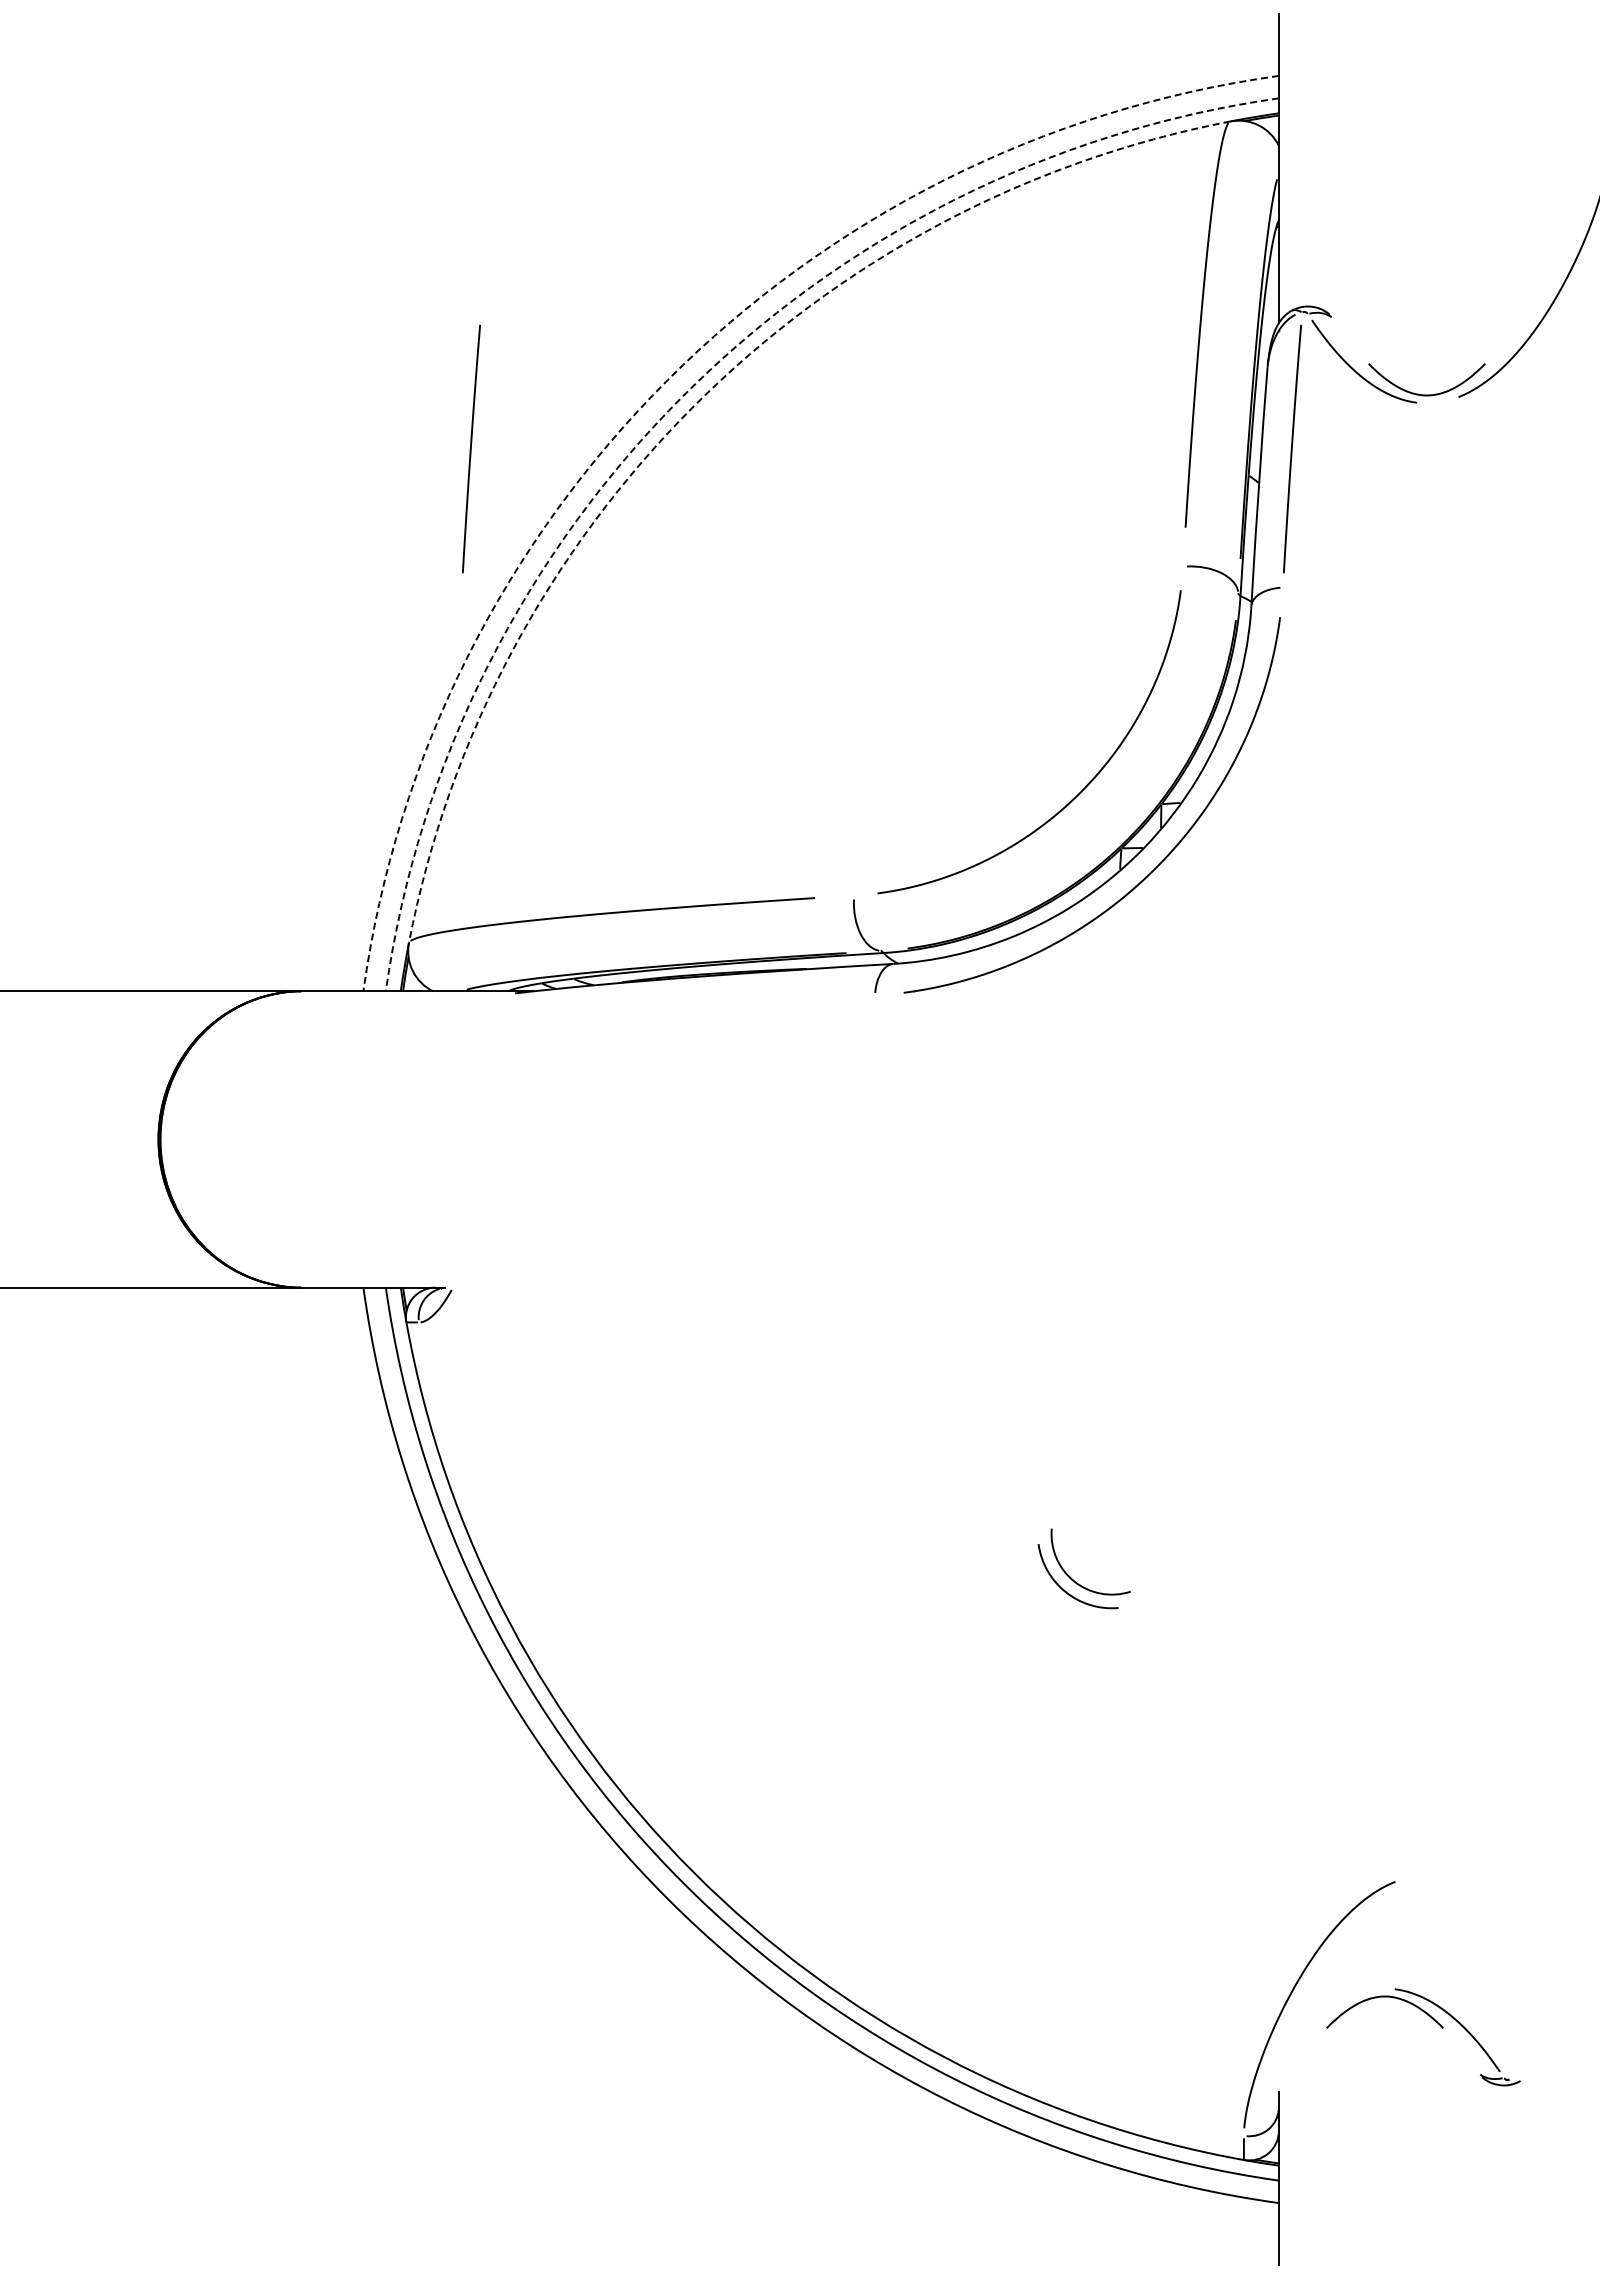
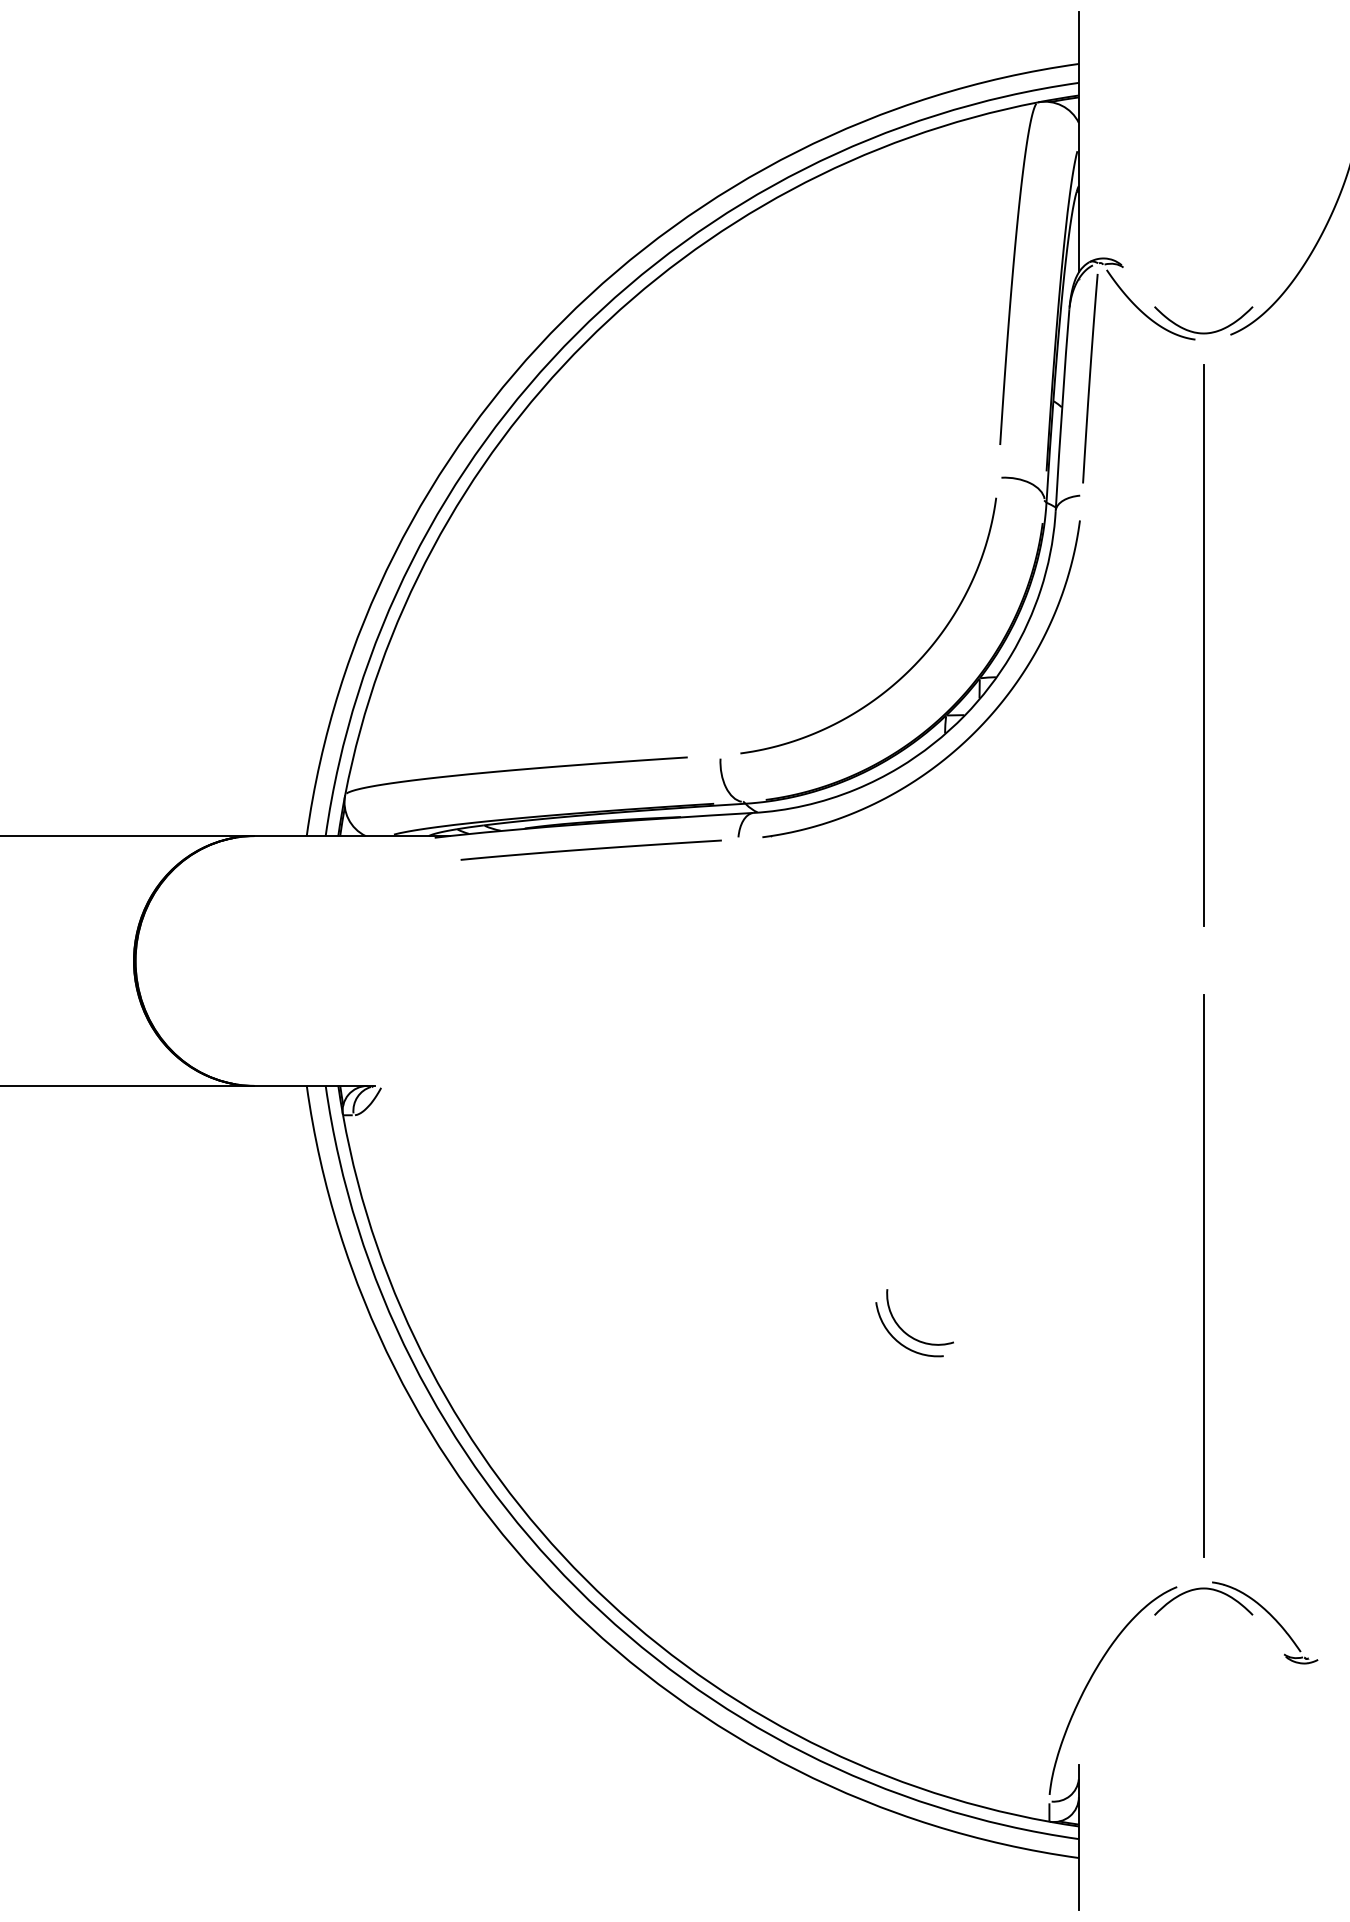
arc: (667, 380) -> (563, 320), dashed -> solid
arc: (683, 395) -> (576, 333), dashed -> solid
arc: (693, 406) -> (585, 342), dashed -> solid
line: (471, 448) -> (397, 378), removed
line: (1426, 765) -> (1203, 645), added
curve: (700, 1007) -> (591, 849), added
line: (1427, 1513) -> (1204, 1276), added
part: (1435, 2022) -> (1246, 1610), moved

